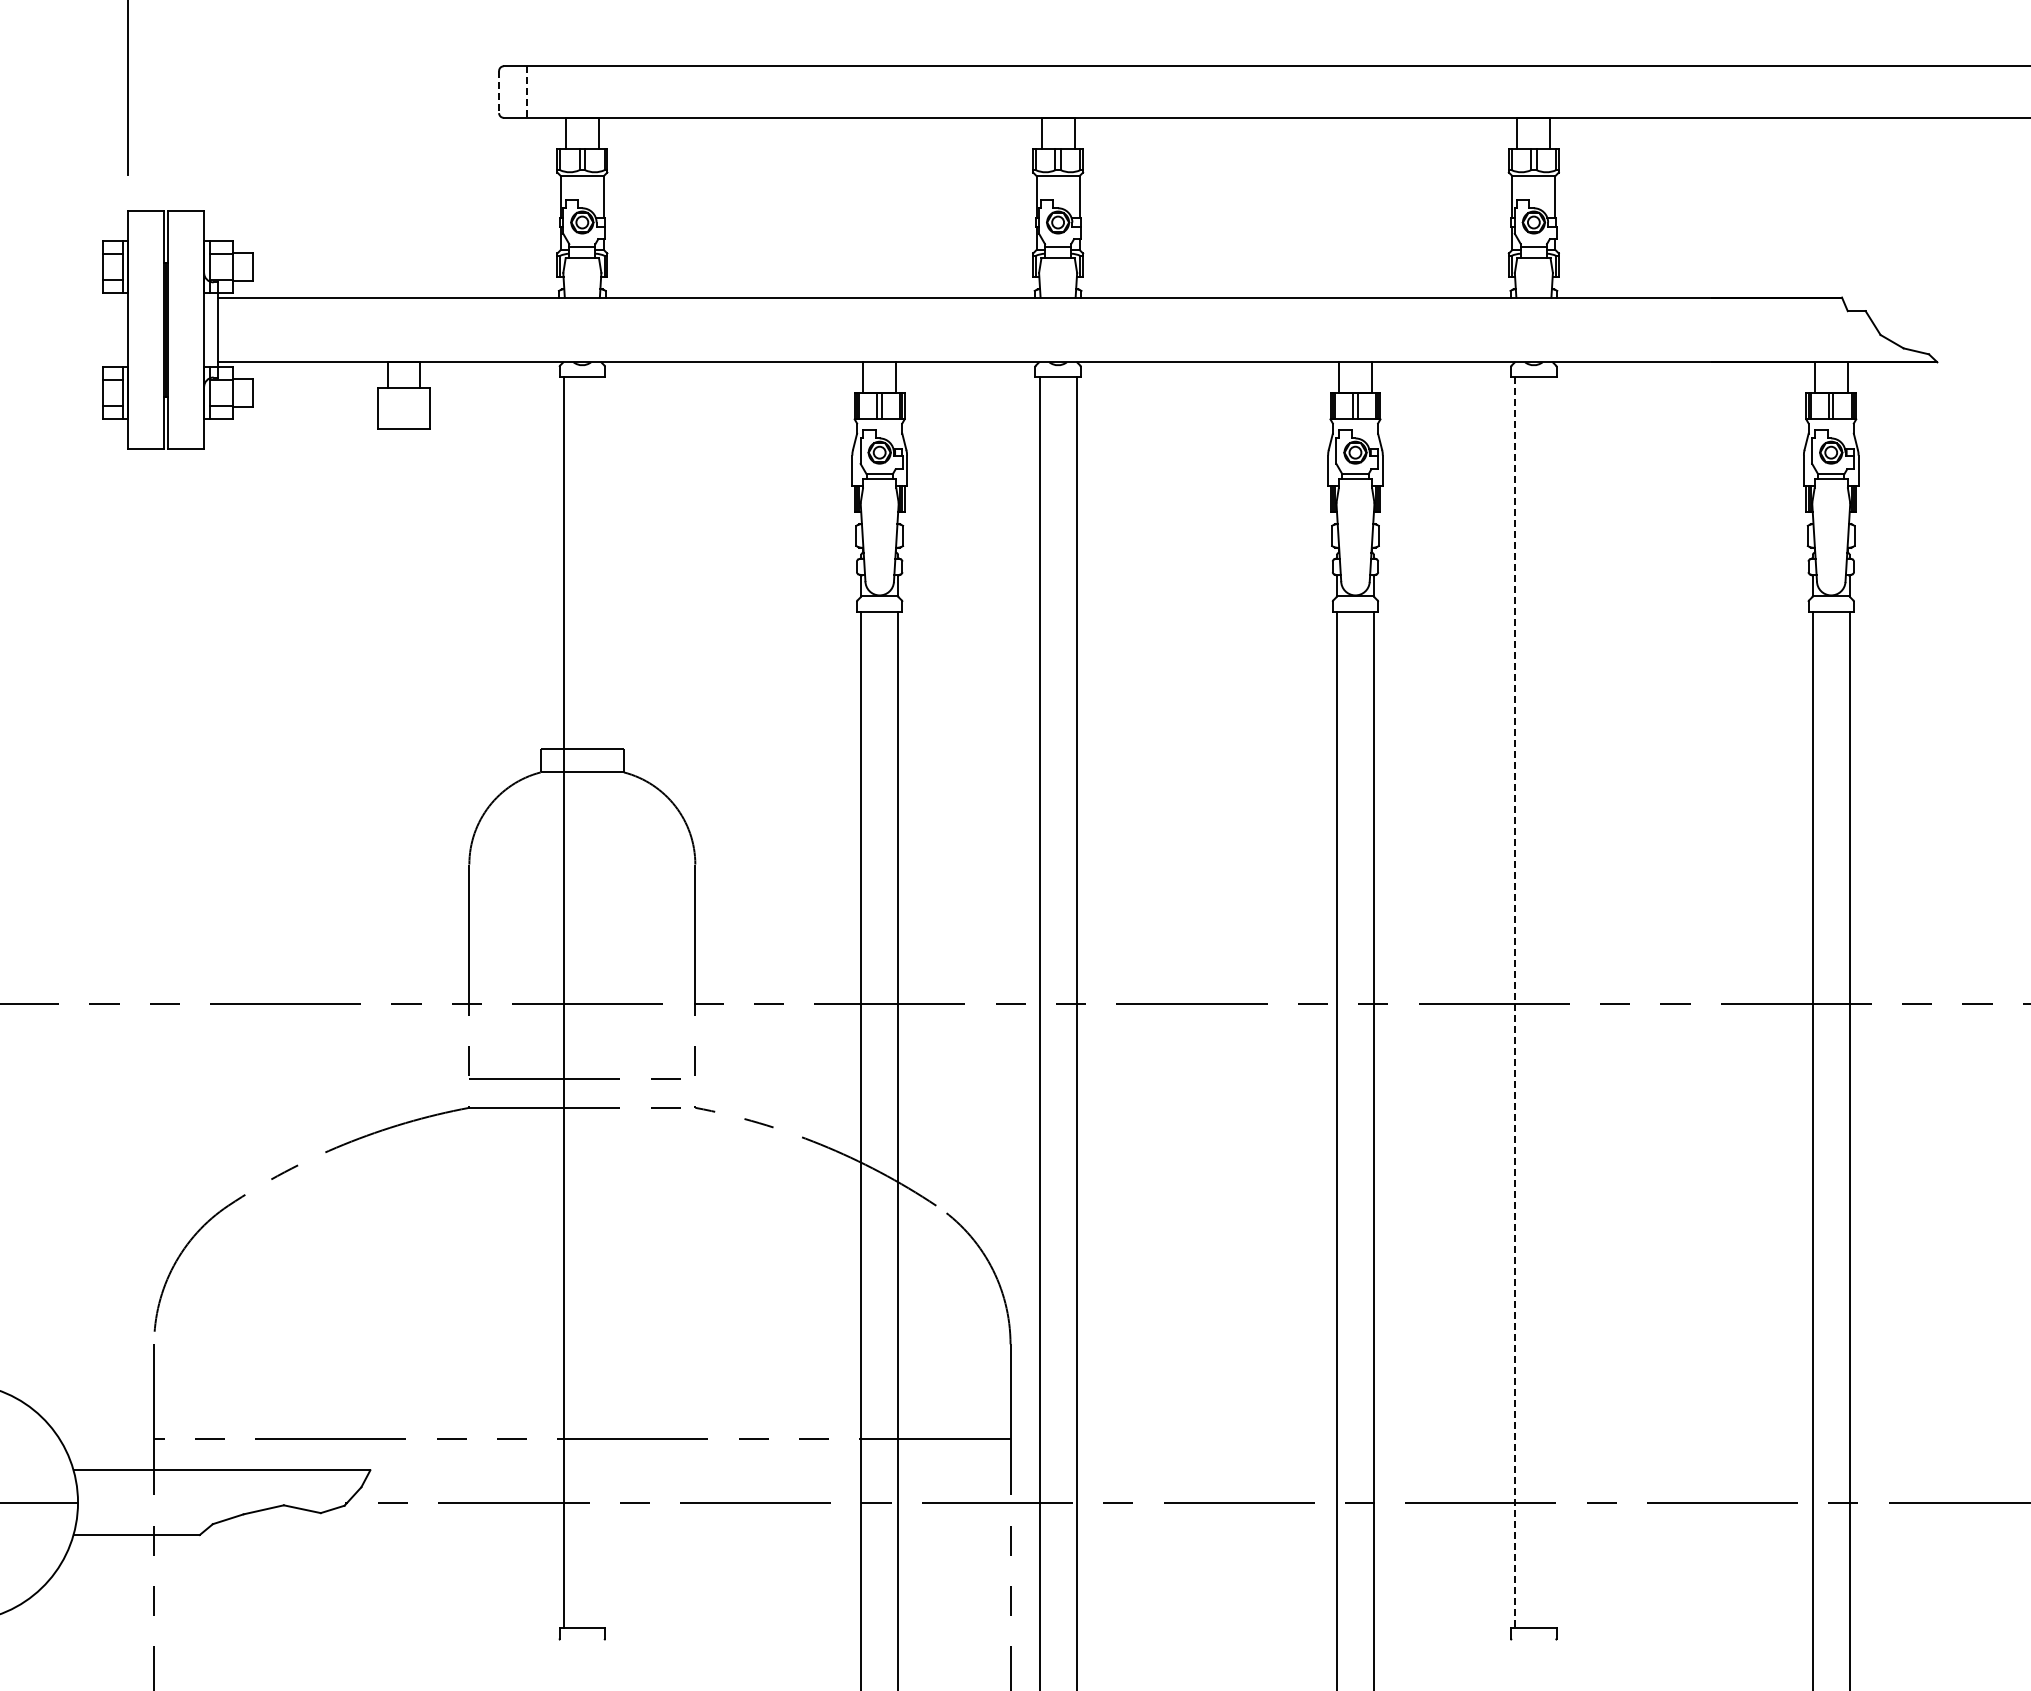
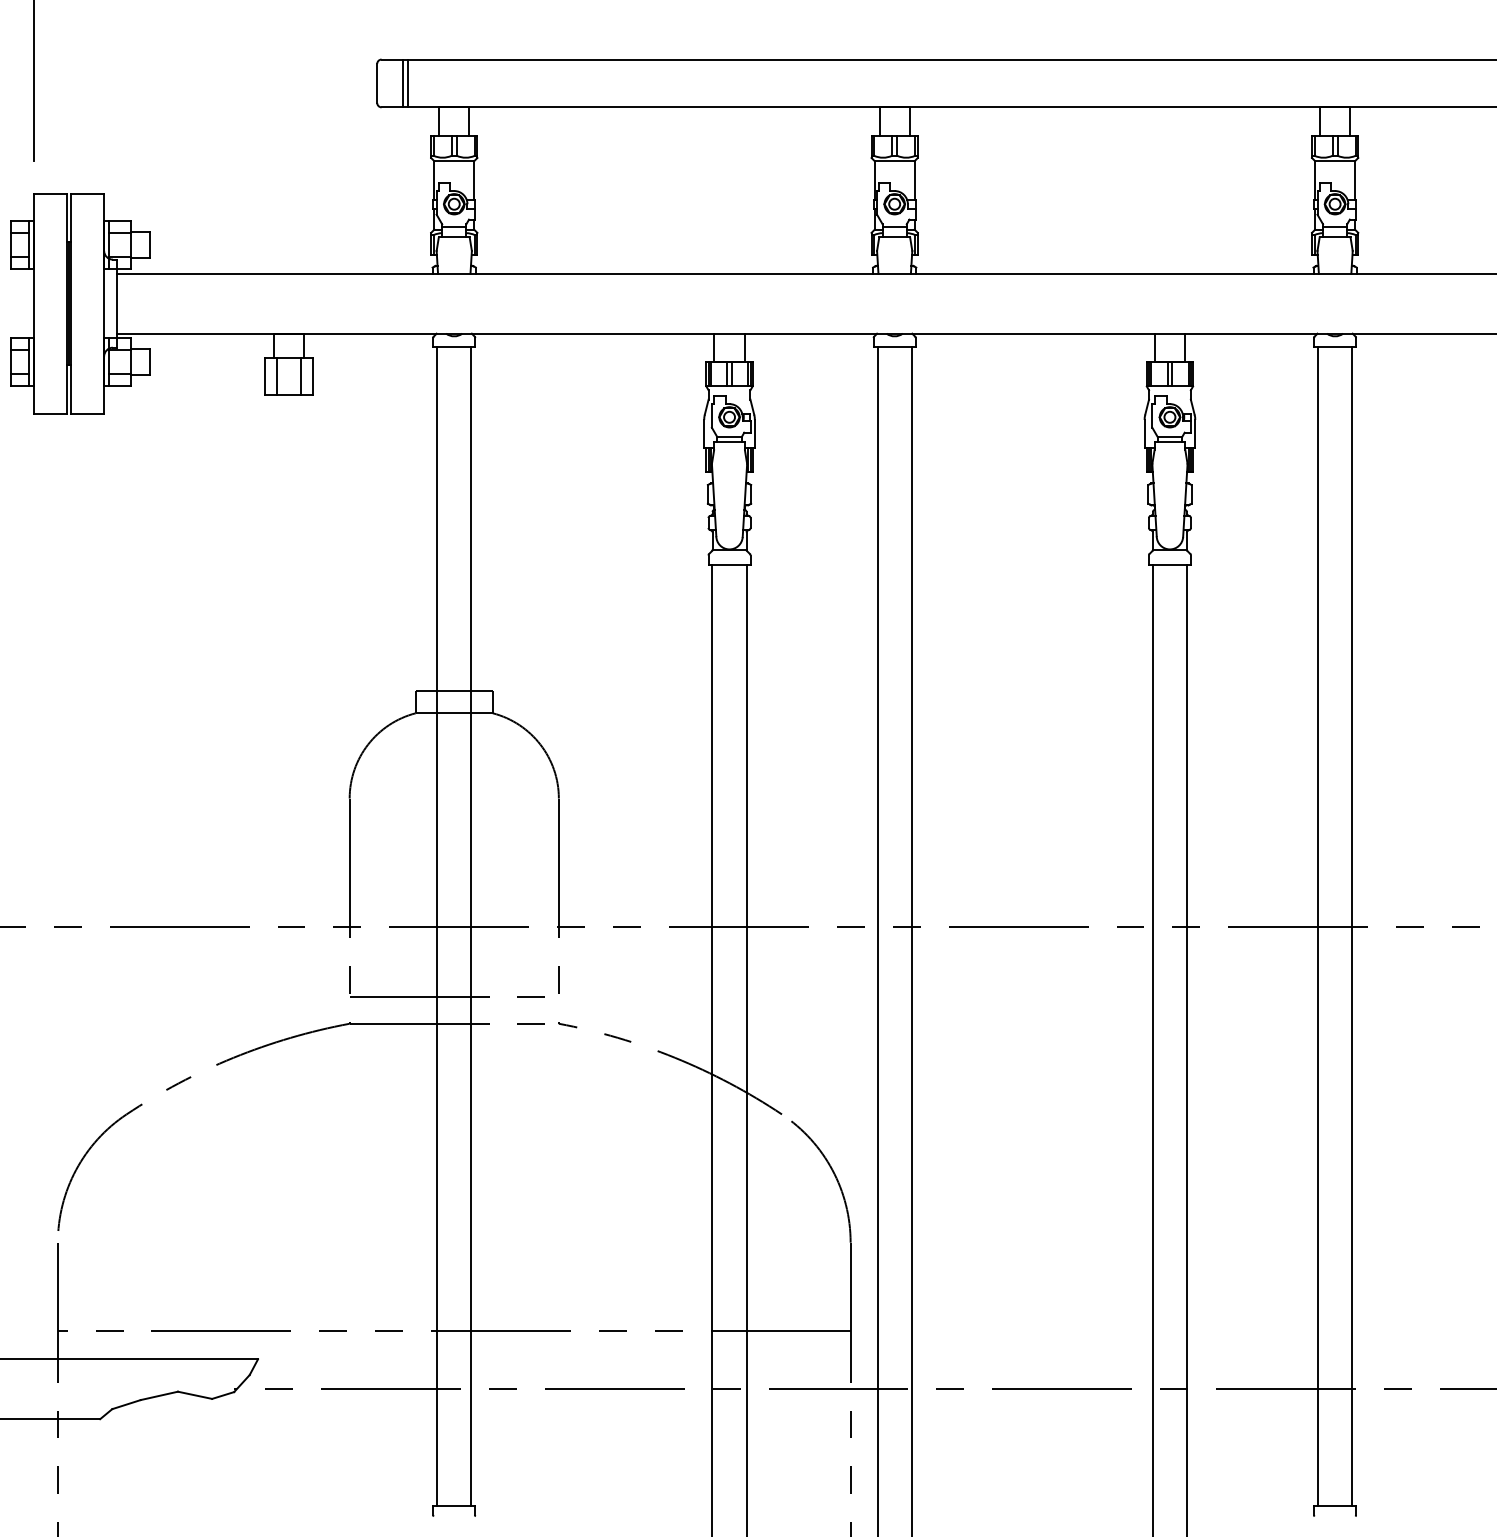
line: (532, 91) -> (408, 82), added
line: (499, 92) -> (377, 83), dashed -> solid
line: (526, 92) -> (402, 83), dashed -> solid
line: (390, 408) -> (276, 376), added
line: (416, 408) -> (300, 376), added
line: (600, 1002) -> (471, 926), added
line: (1515, 1002) -> (1318, 926), dashed -> solid
line: (1552, 1002) -> (1352, 926), added

